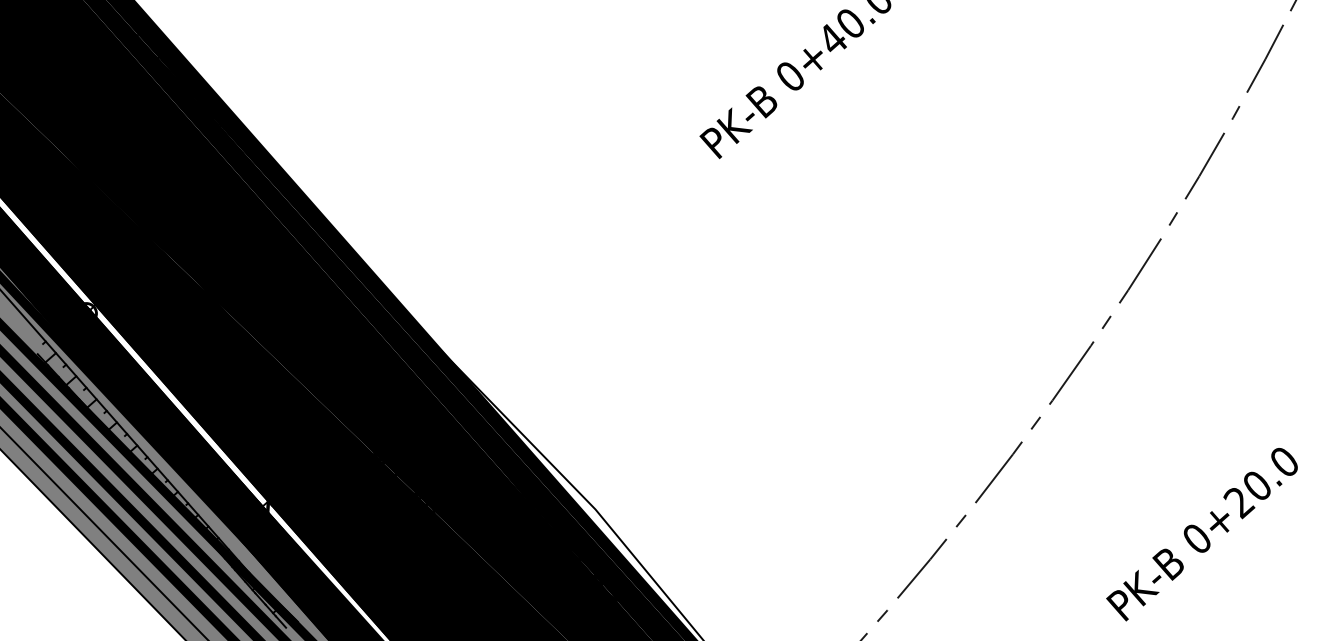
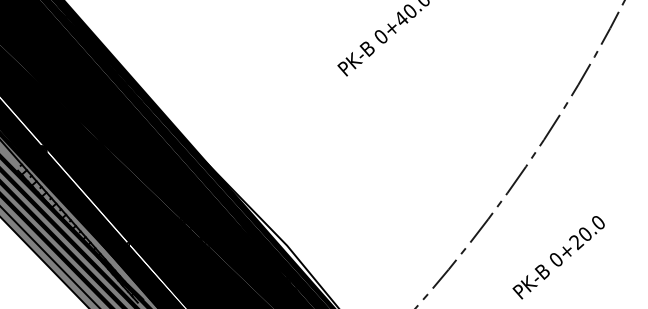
text: (1201, 534) -> (558, 257), moved

